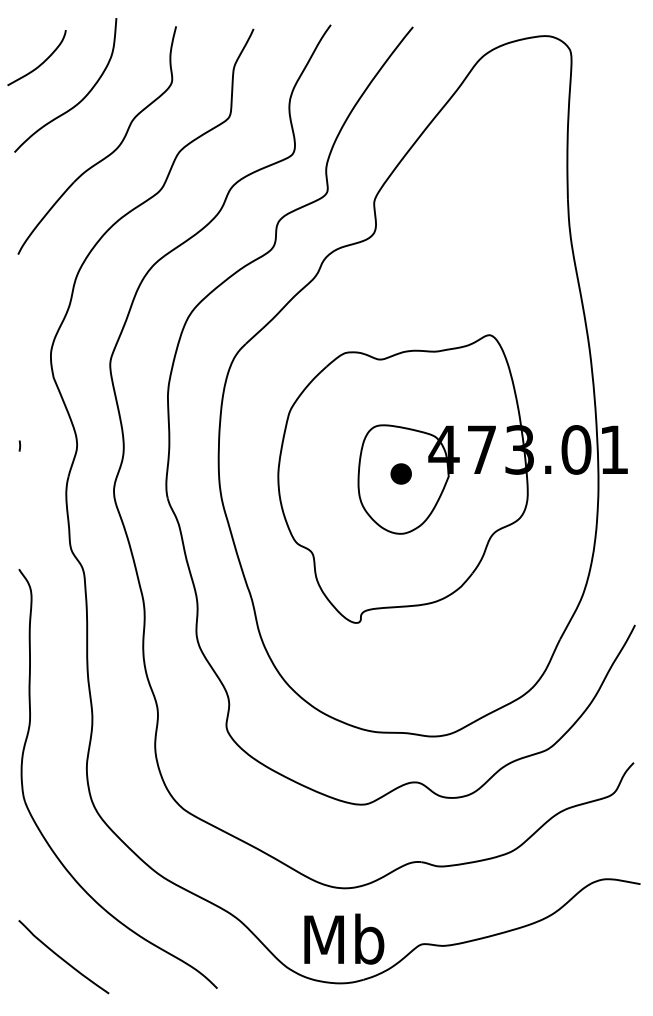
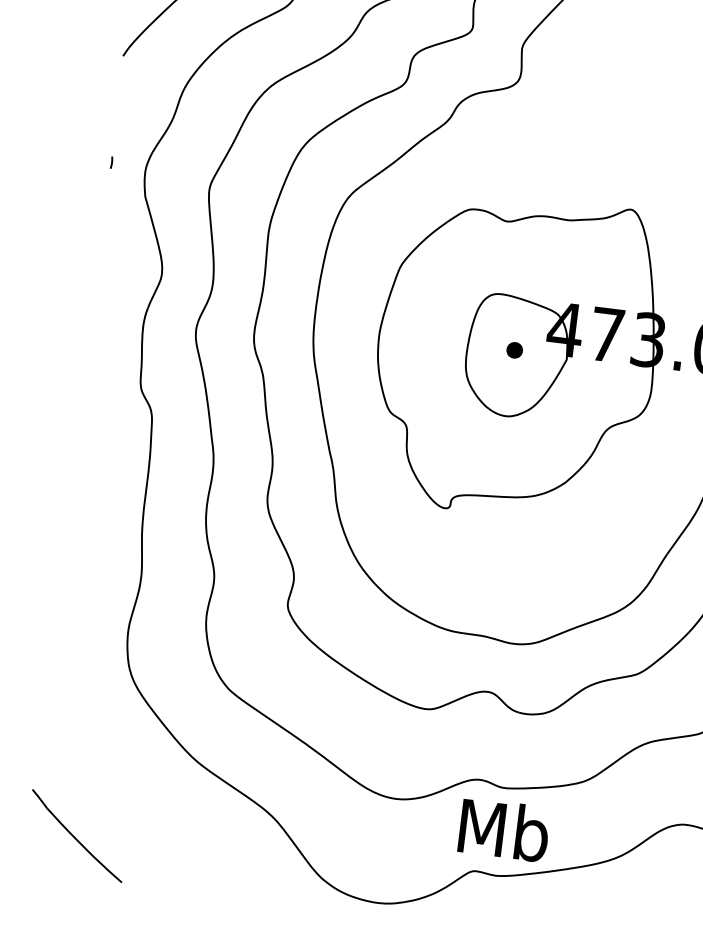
line: (19, 445) -> (111, 162), moved
part: (400, 473) -> (514, 349), size x0.7
part: (37, 824) -> (66, 686), removed
text: (344, 938) -> (504, 829), moved

